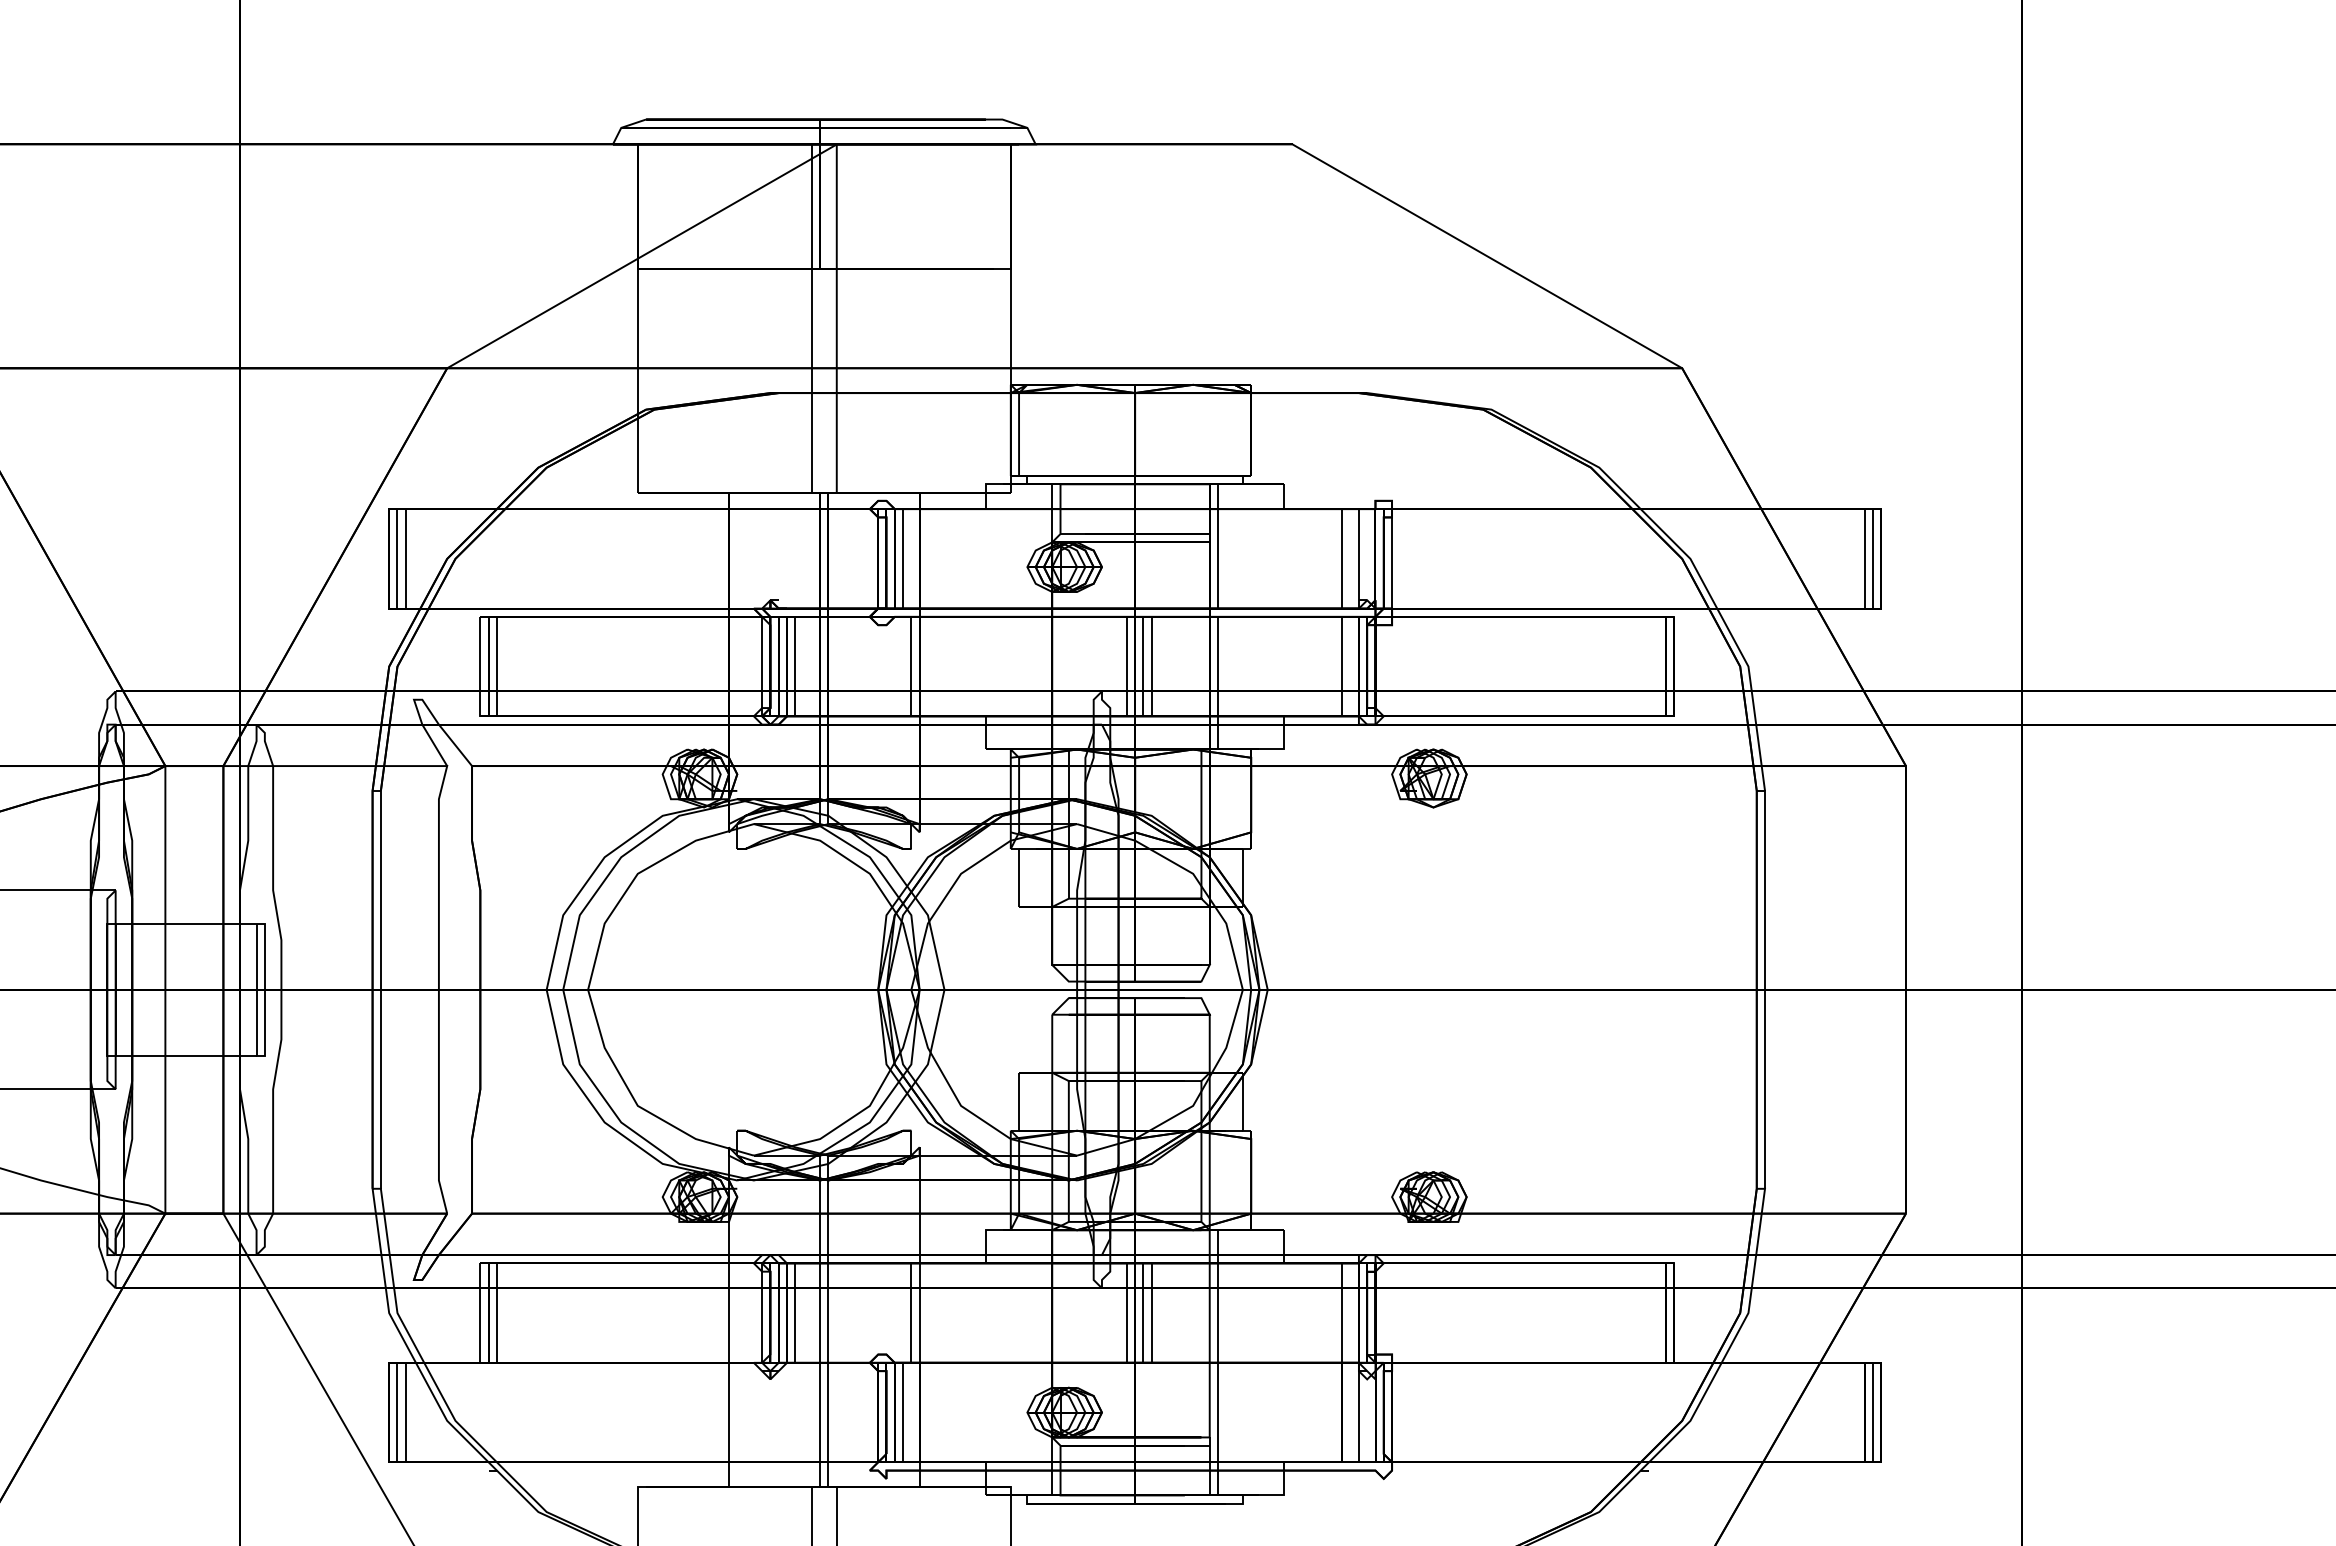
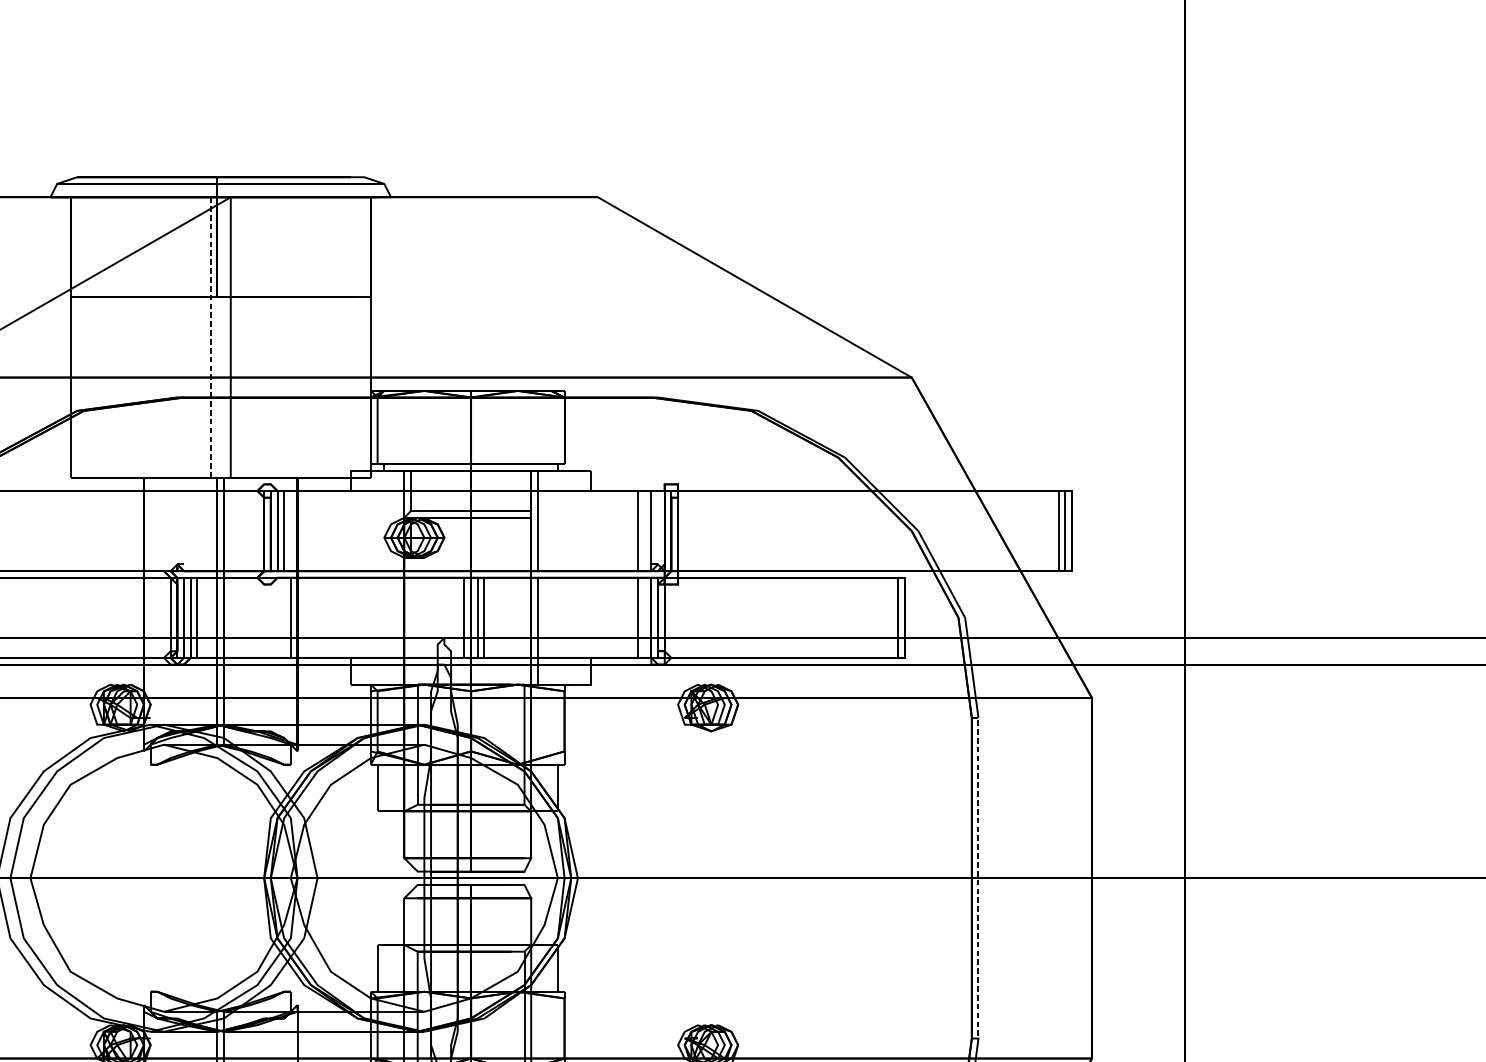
line: (811, 318) -> (210, 337), solid -> dashed
line: (1765, 984) -> (978, 873), solid -> dashed

